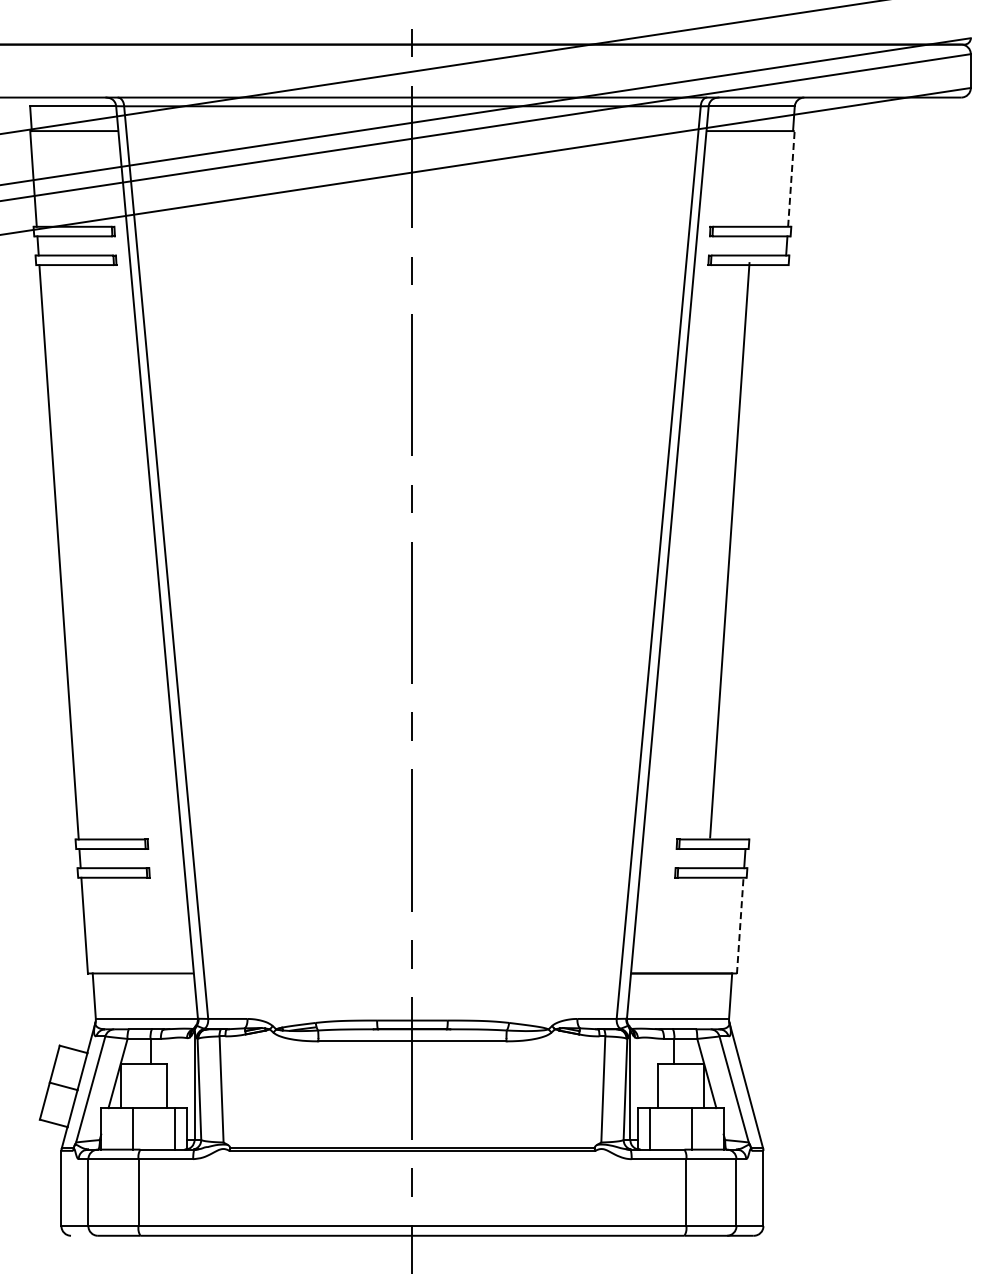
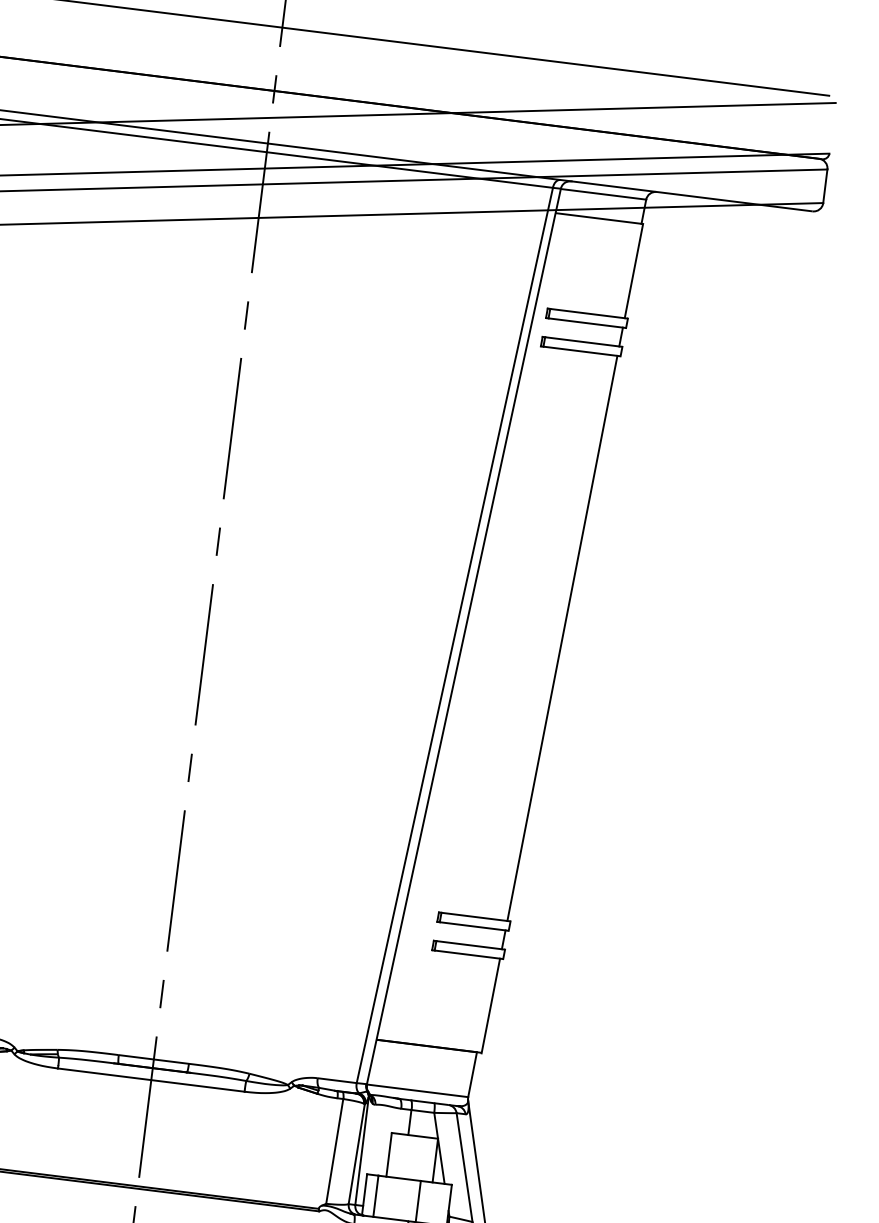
line: (791, 178) -> (634, 270), dashed -> solid
line: (729, 550) -> (562, 638), moved
line: (740, 925) -> (491, 1005), dashed -> solid

